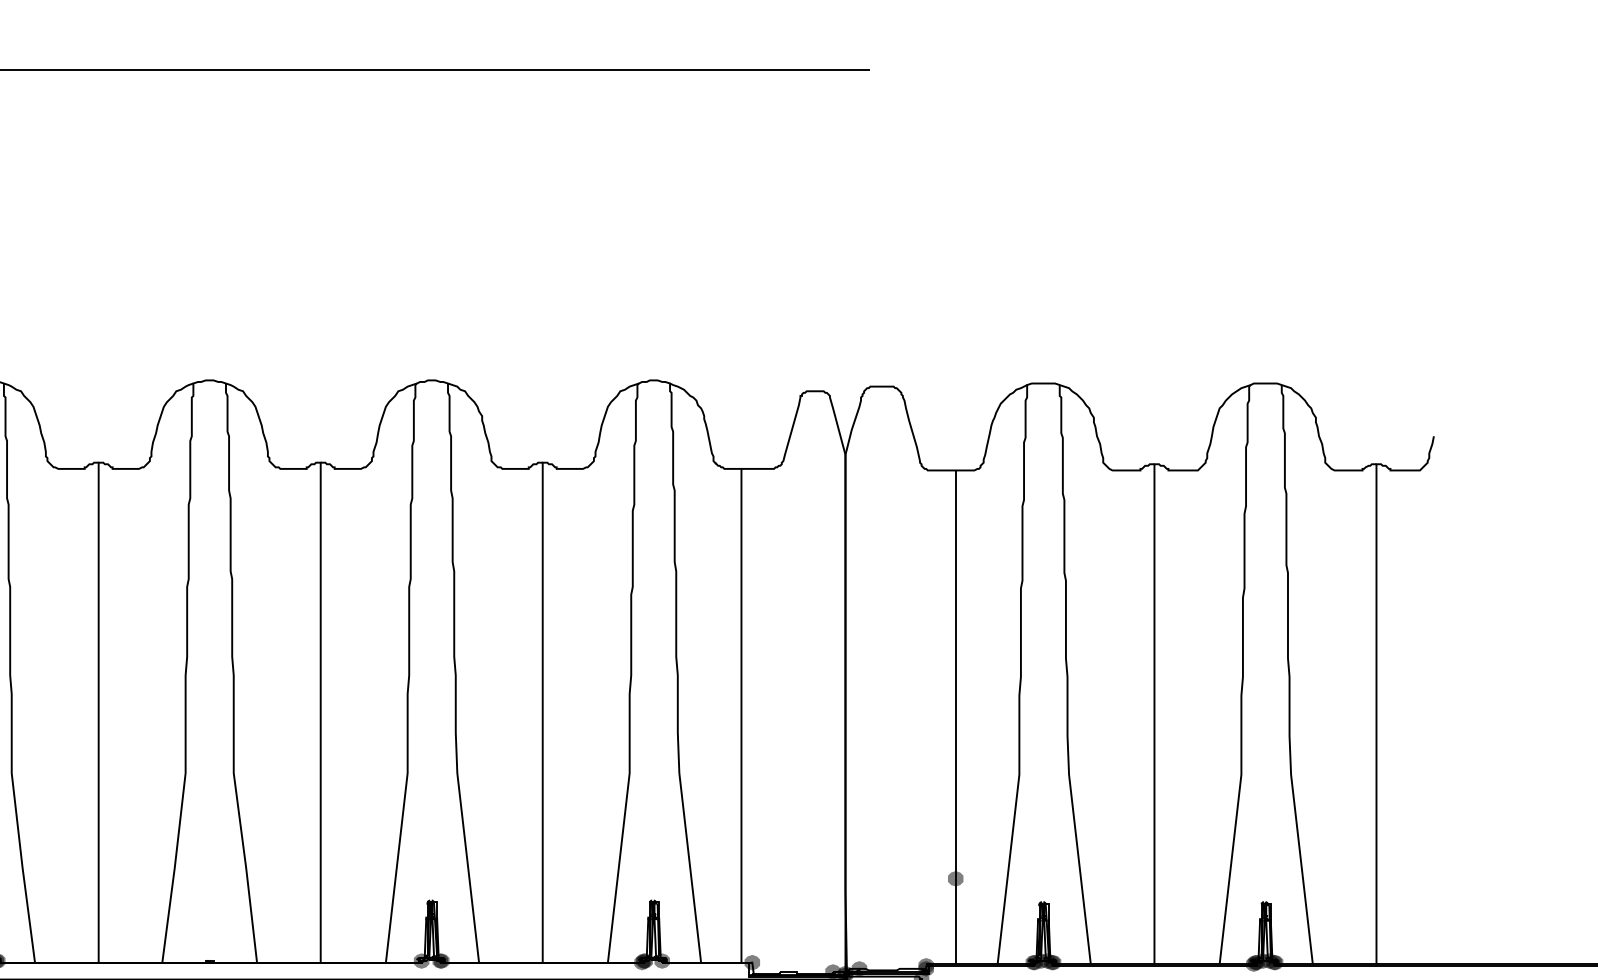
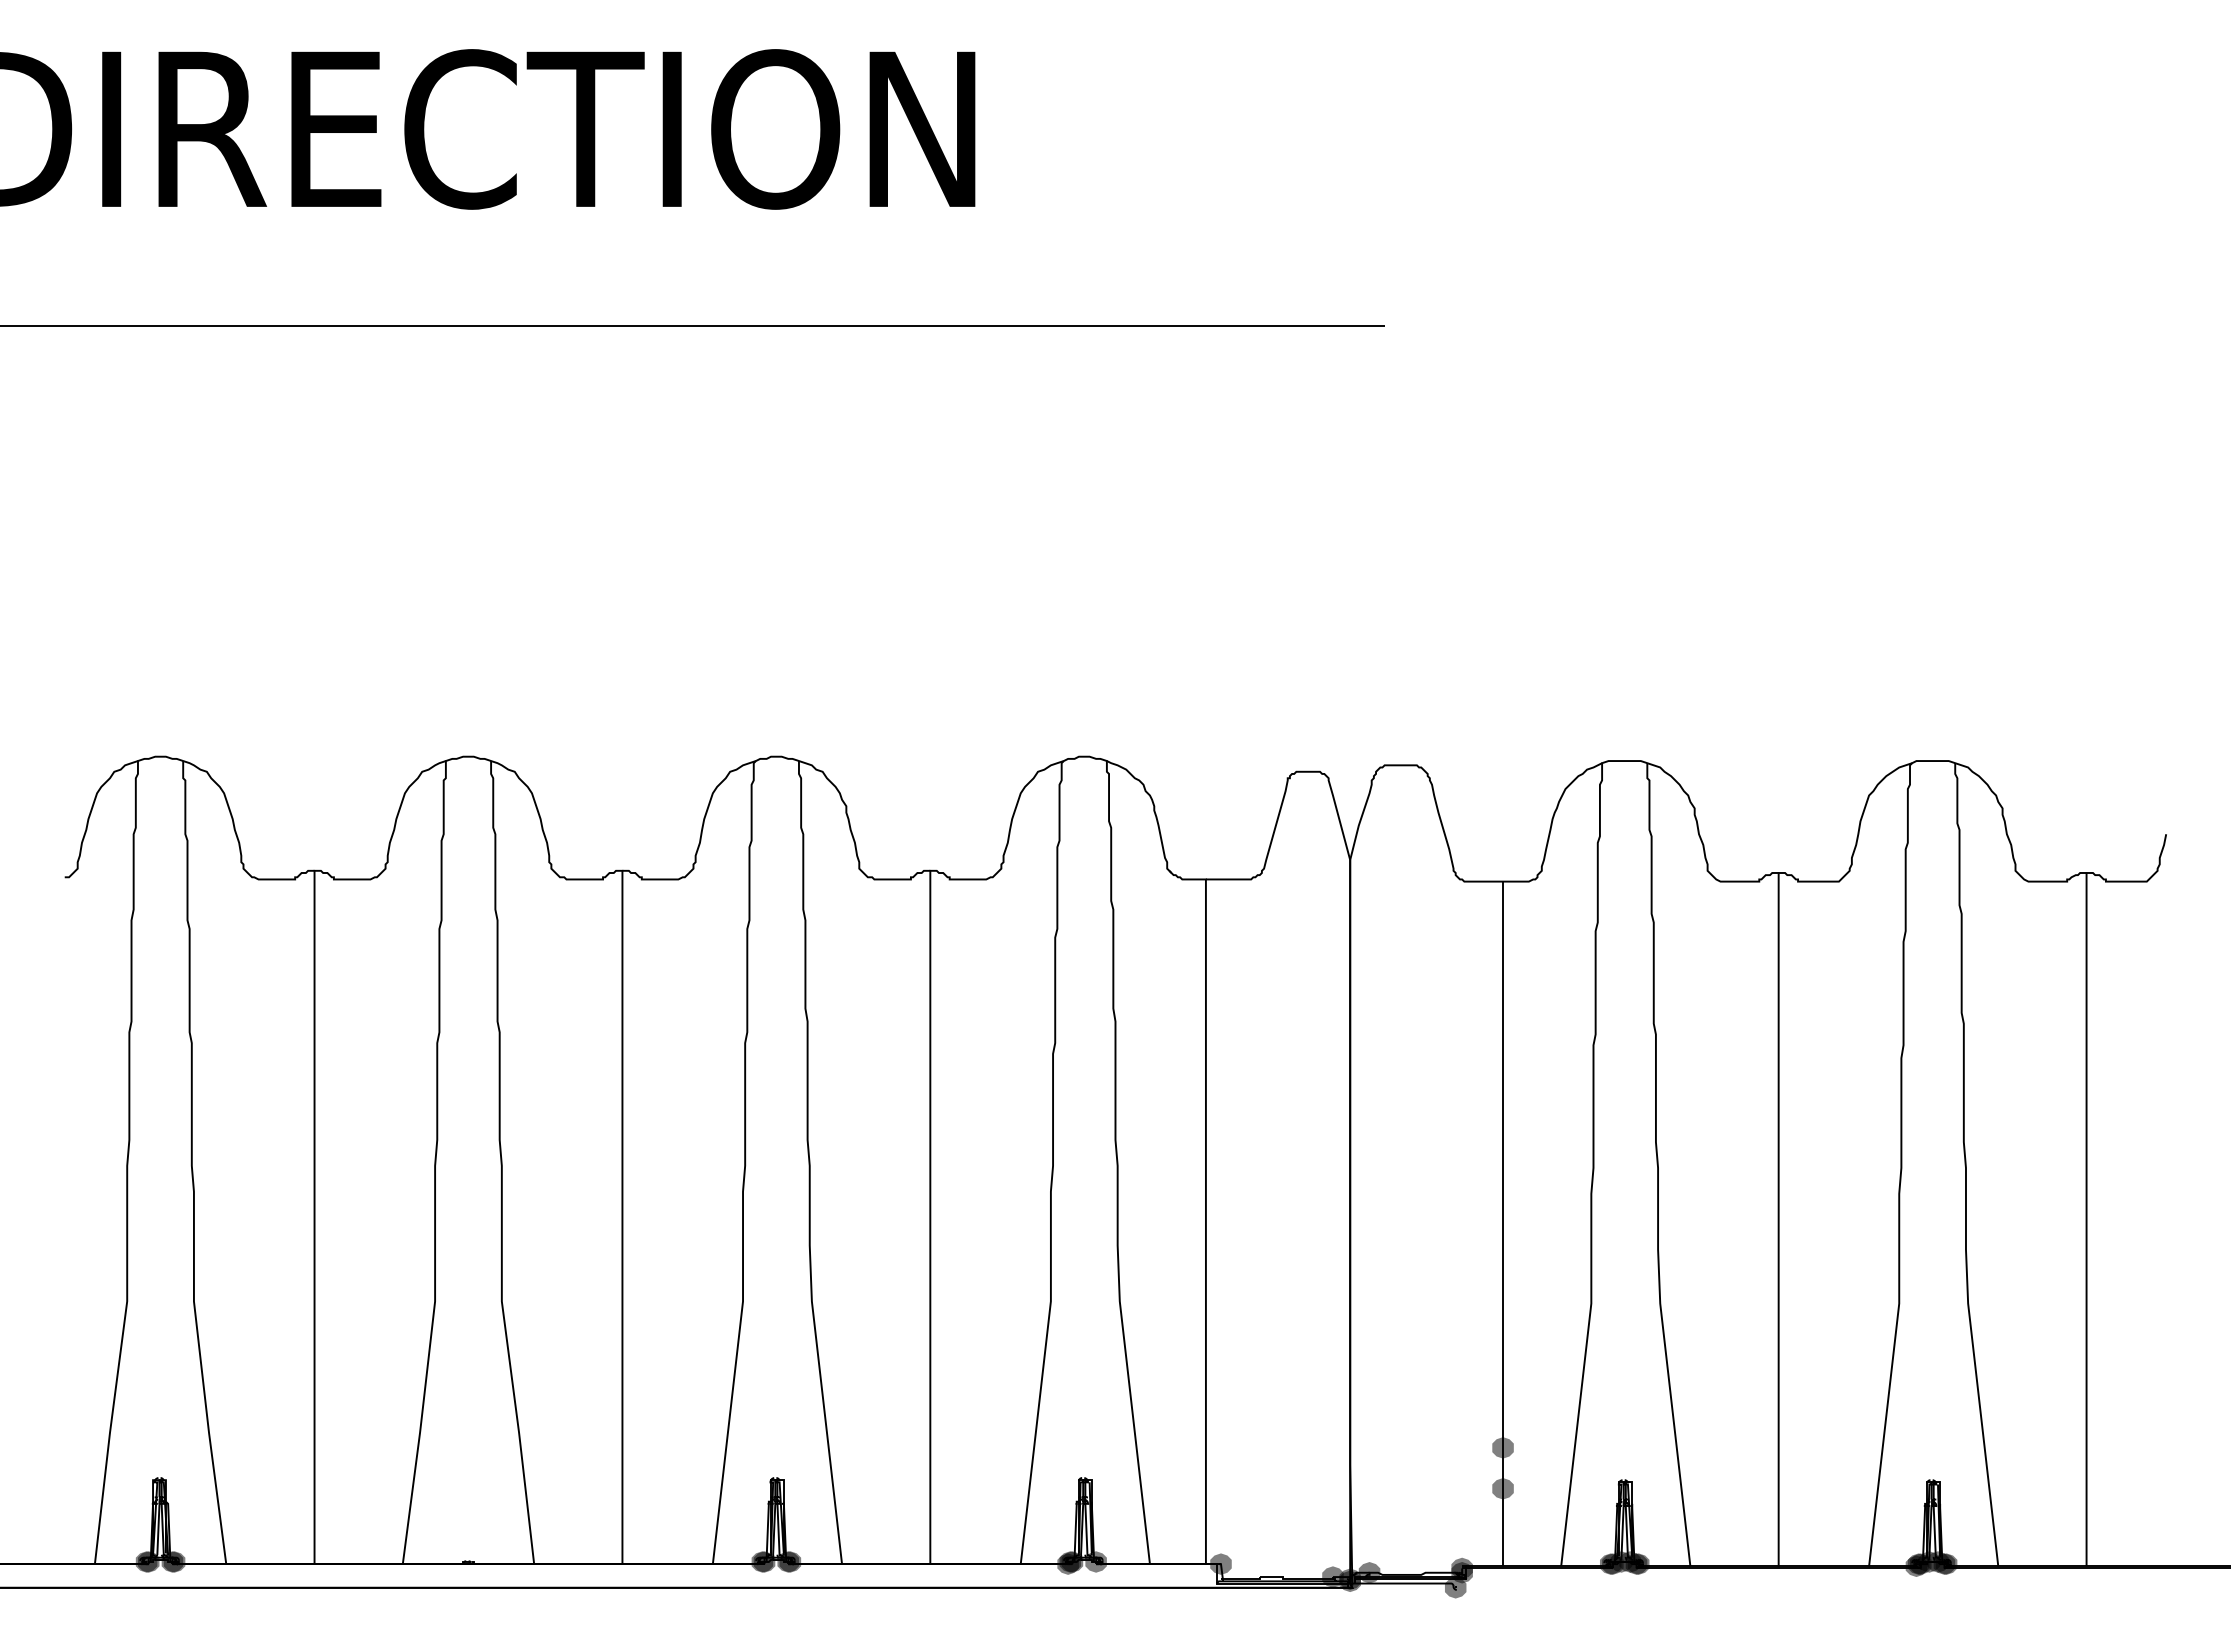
fill: (955, 908) -> (1502, 1488), added
fill: (423, 960) -> (764, 1561), added

